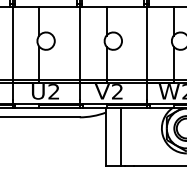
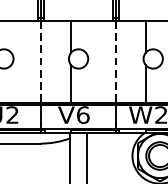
line: (79, 43) -> (40, 61), solid -> dashed
line: (146, 43) -> (115, 61), solid -> dashed
text: (117, 91) -> (83, 114), V2 -> V6

